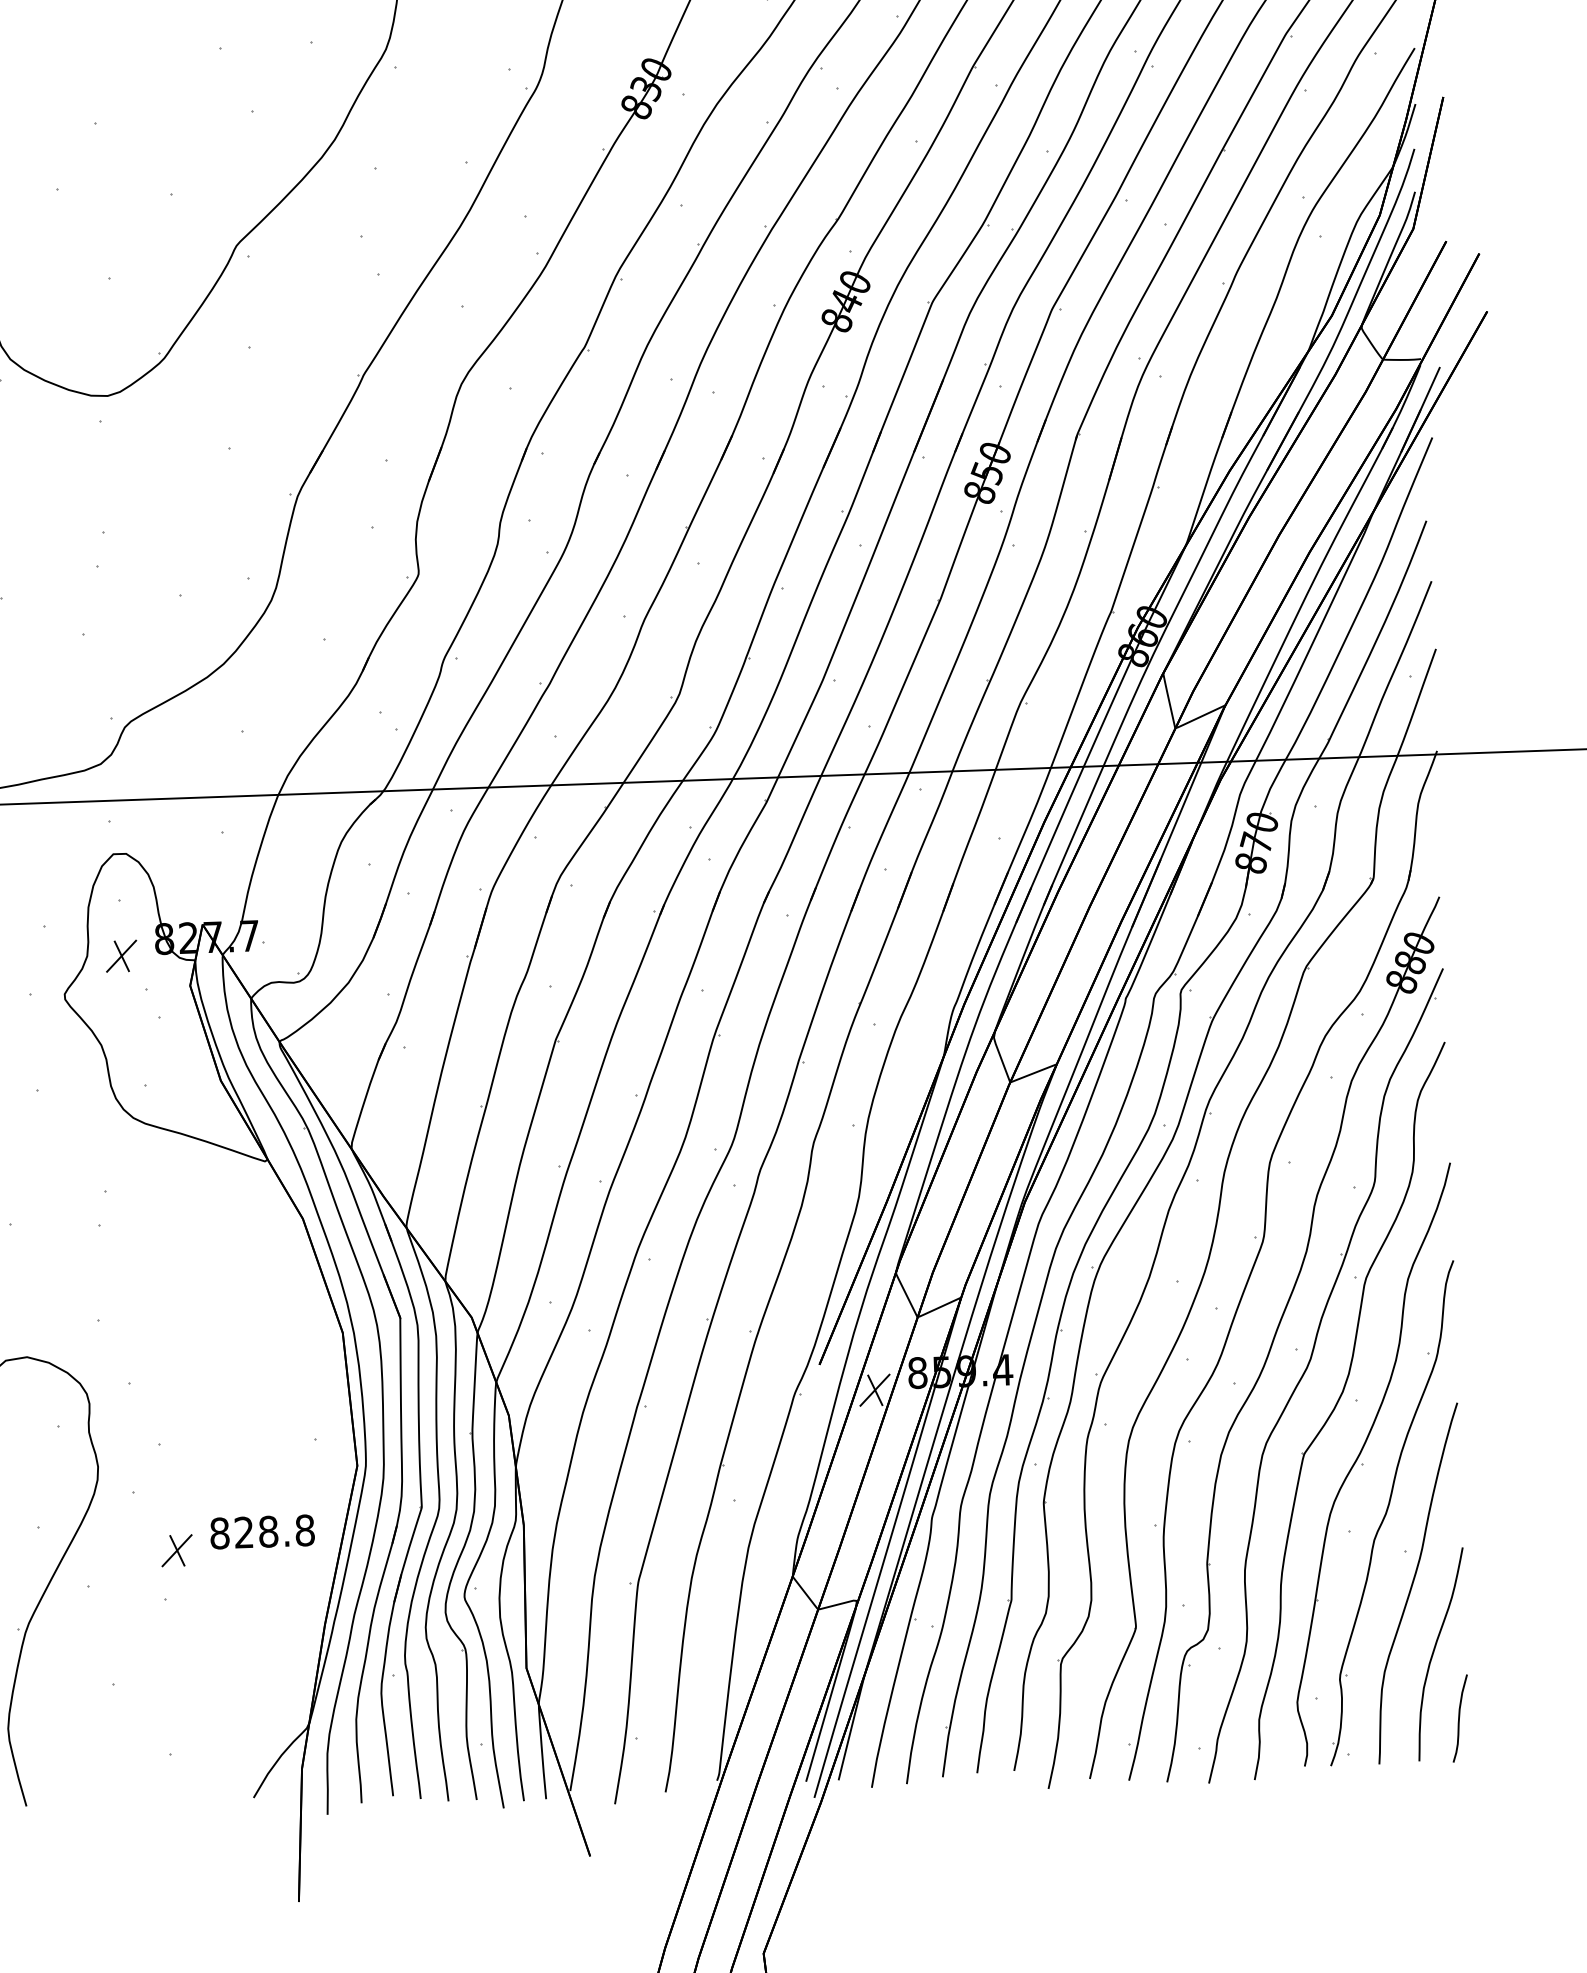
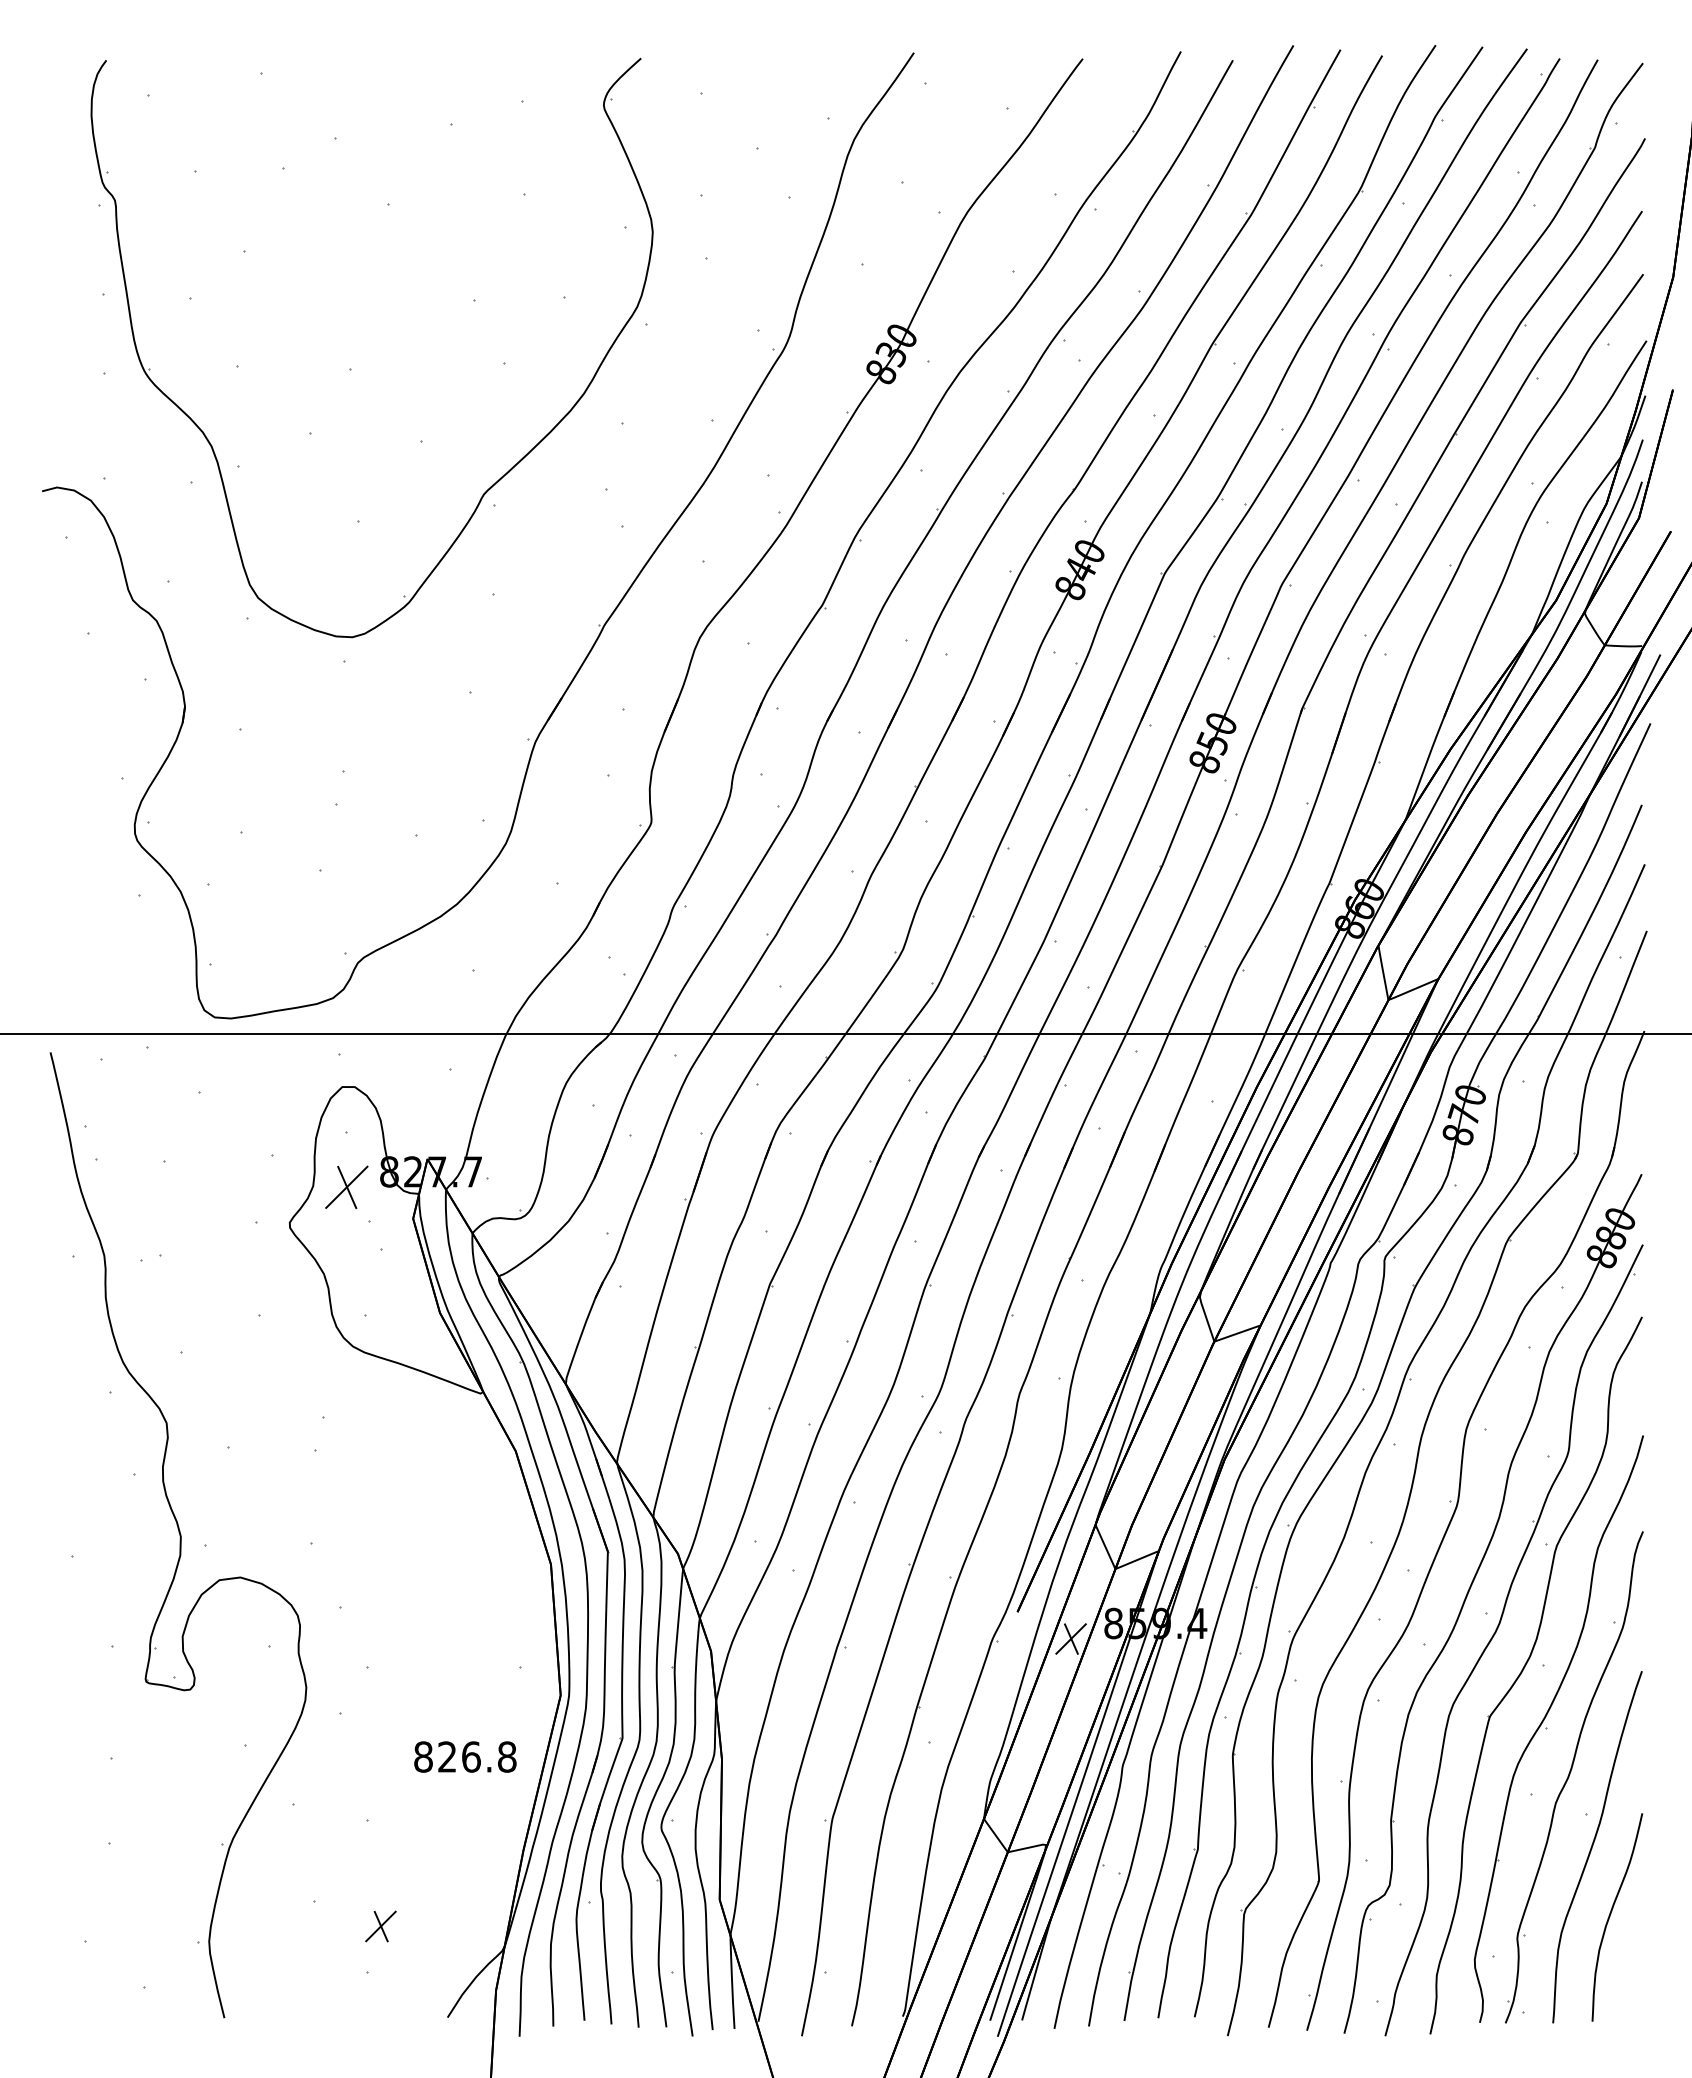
part: (121, 956) -> (346, 1187), size x1.4
text: (268, 1531) -> (471, 1756), 828.8 -> 826.8
part: (176, 1550) -> (380, 1926), moved
curve: (1459, 1718) -> (1633, 1981), removed

